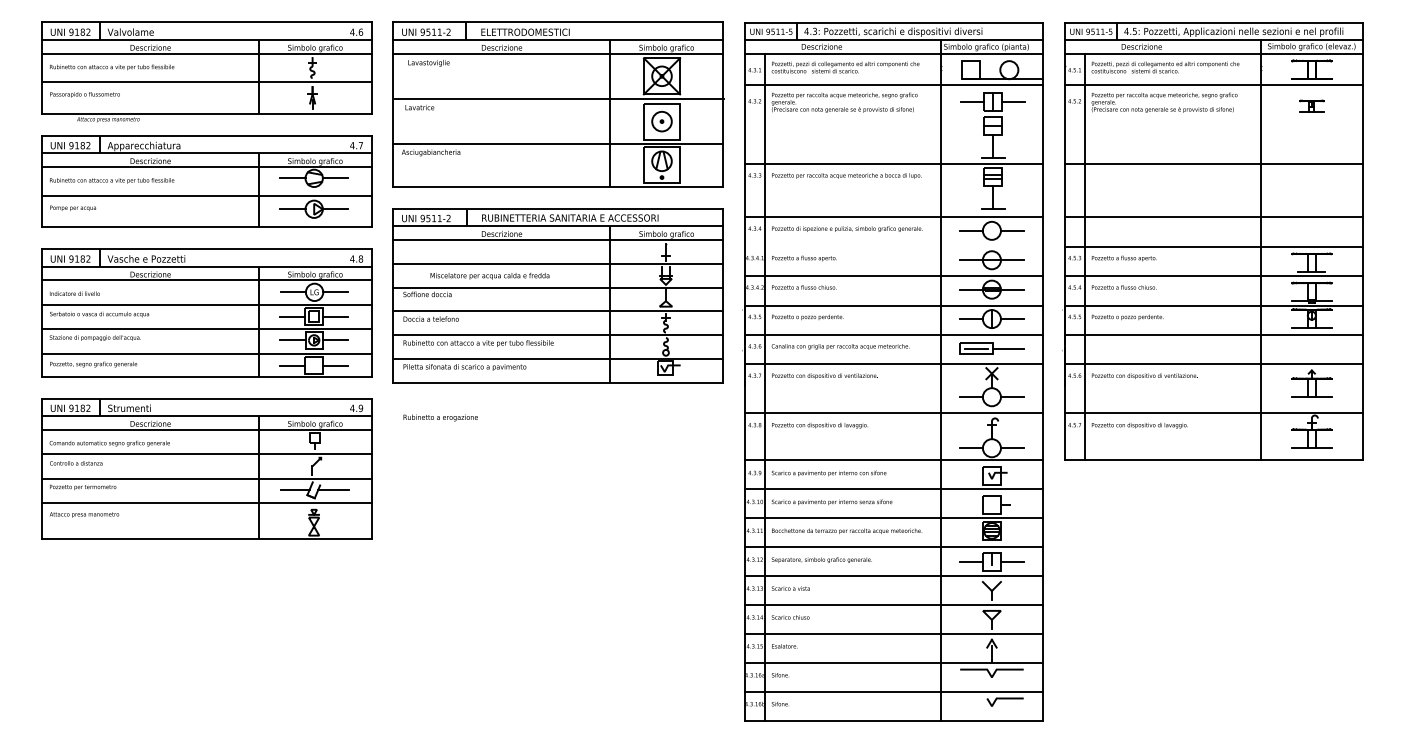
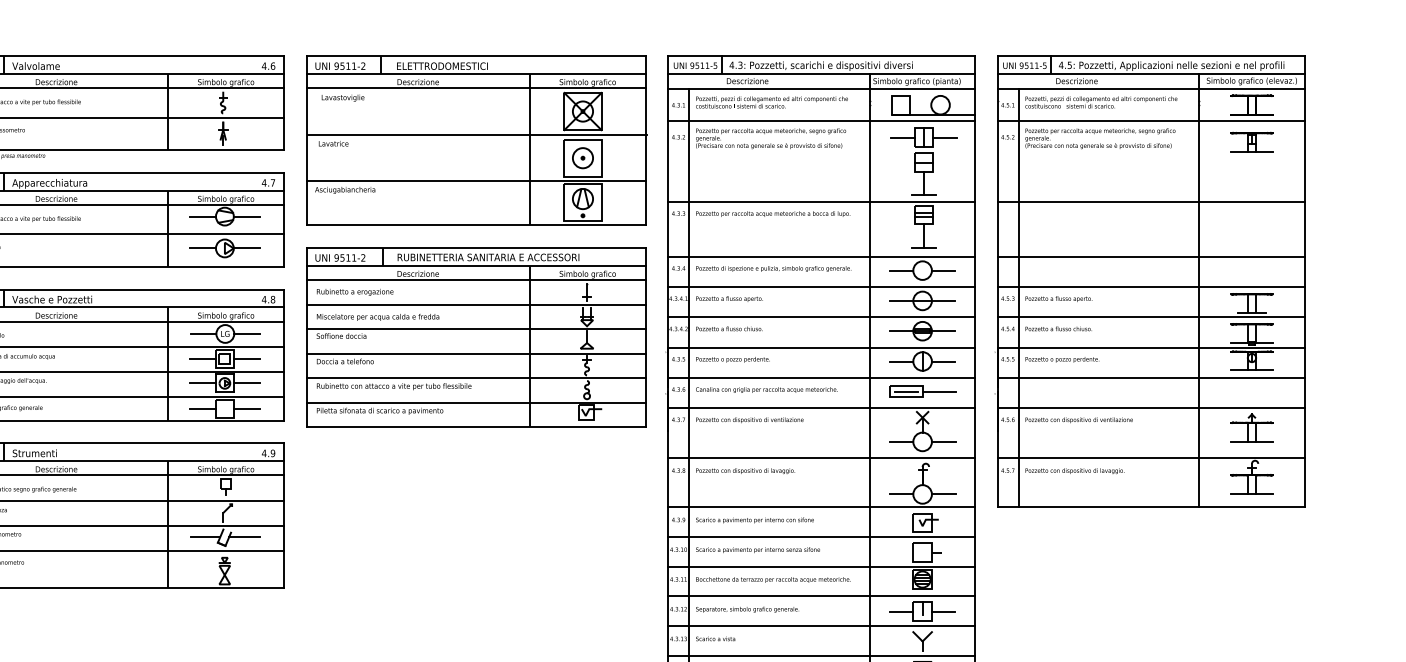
part: (1311, 106) -> (1251, 142), size x1.67
line: (893, 246) -> (821, 286), added
text: (489, 276) -> (377, 317), moved
text: (440, 417) -> (354, 291), moved

